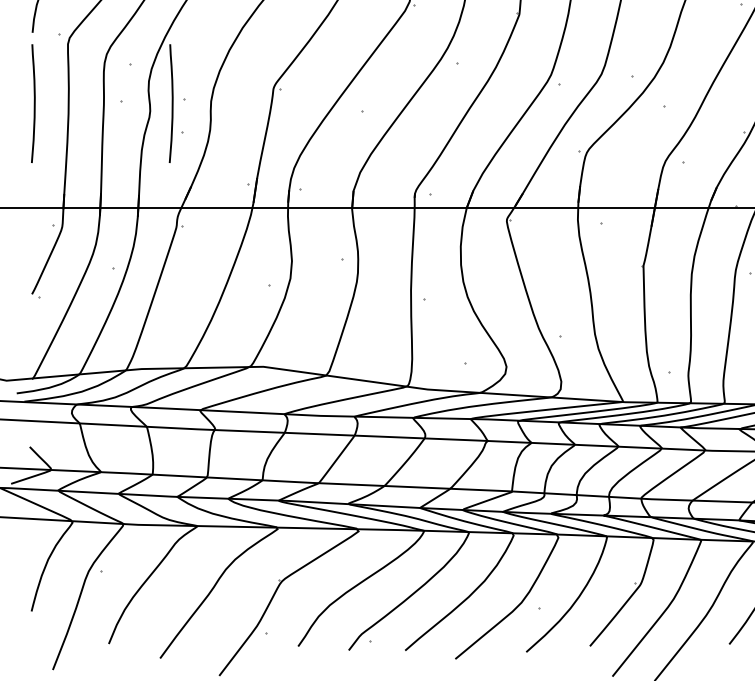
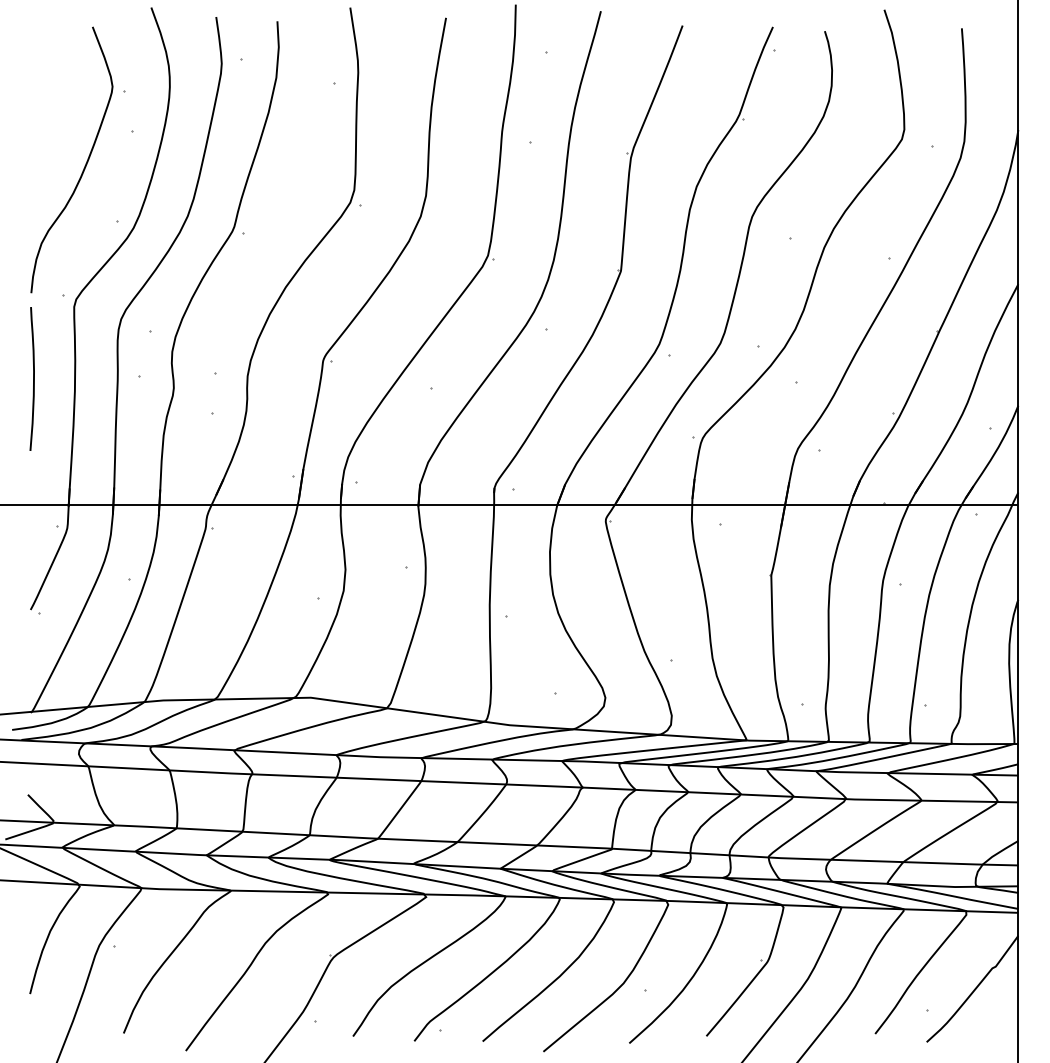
curve: (172, 103) -> (200, 378), removed

